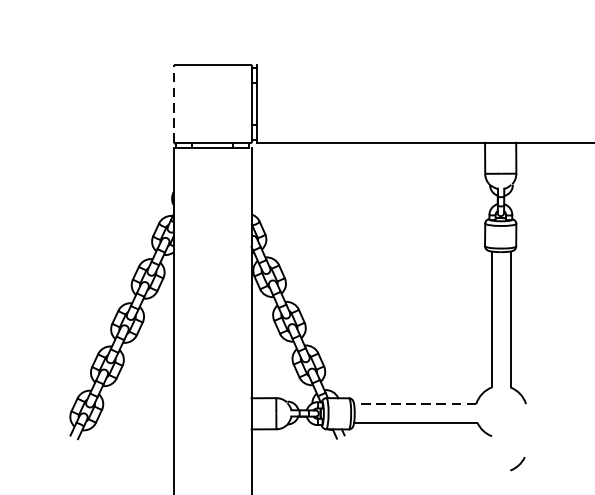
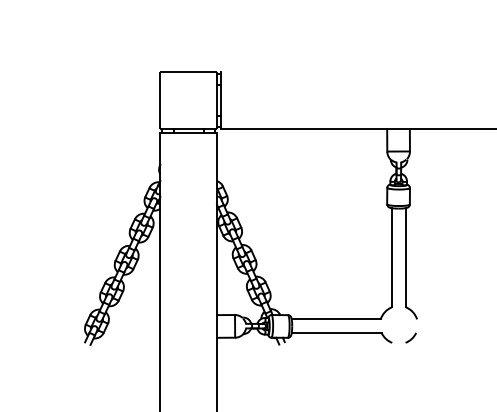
line: (173, 103) -> (160, 100), dashed -> solid
line: (414, 404) -> (335, 319), dashed -> solid
arc: (518, 463) -> (411, 337), moved

